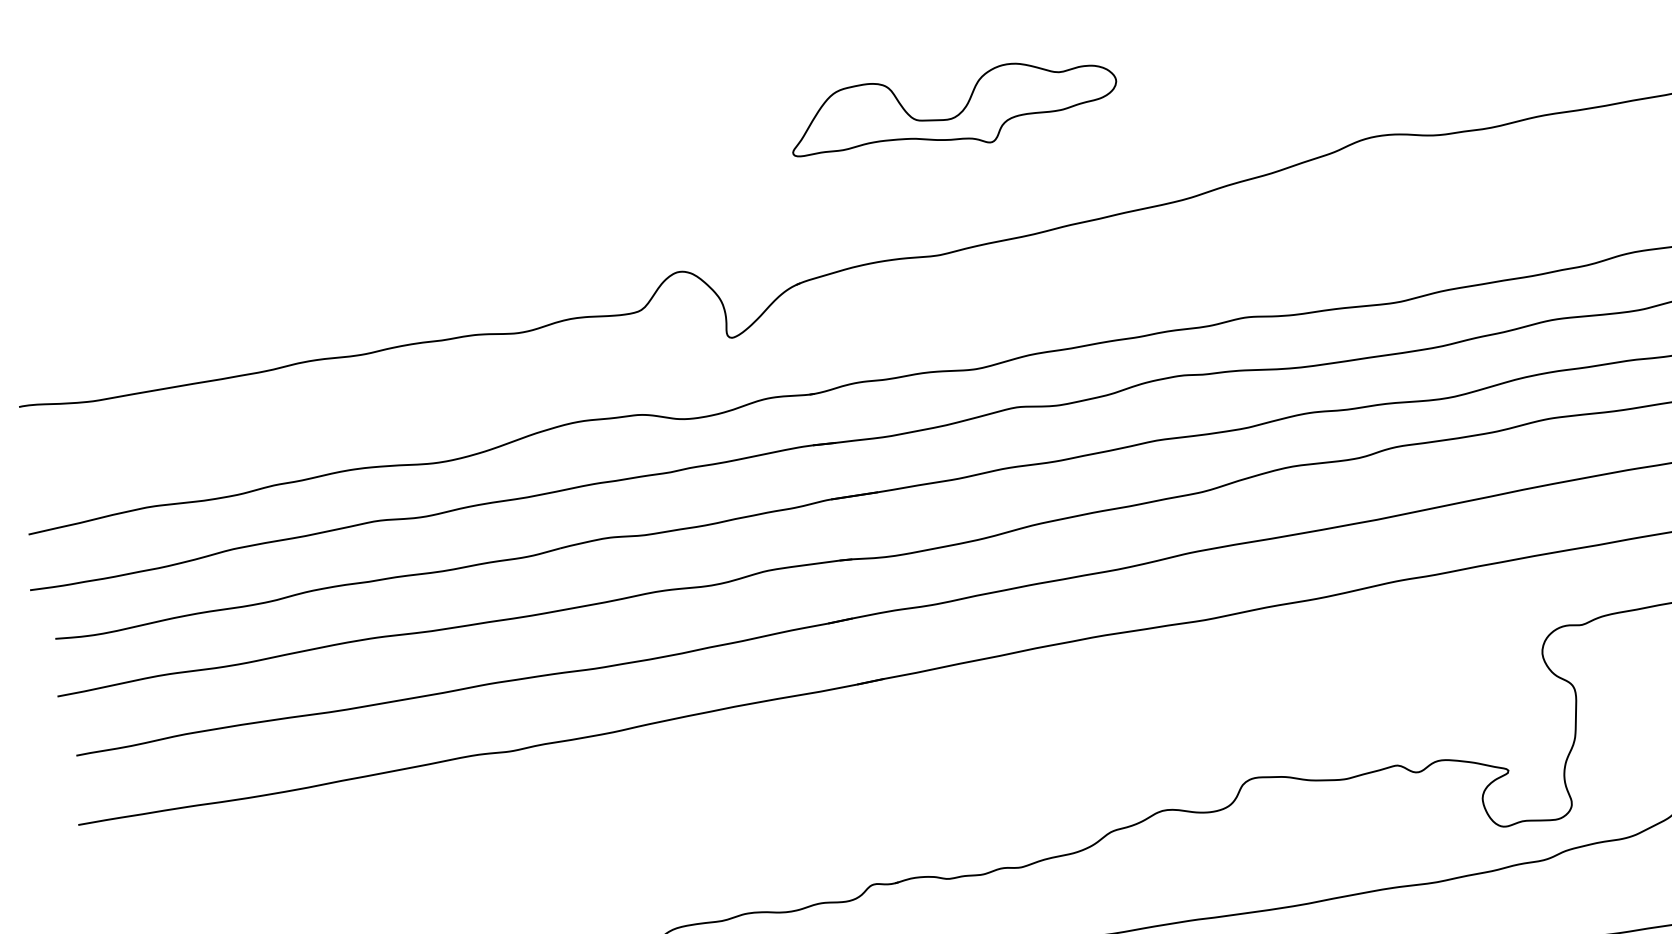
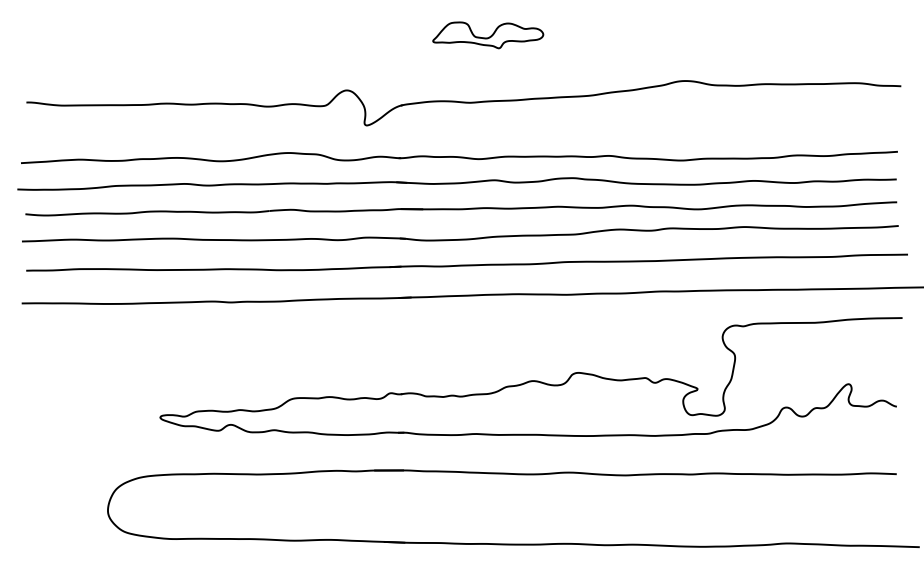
part: (951, 109) -> (487, 35), size x0.7

